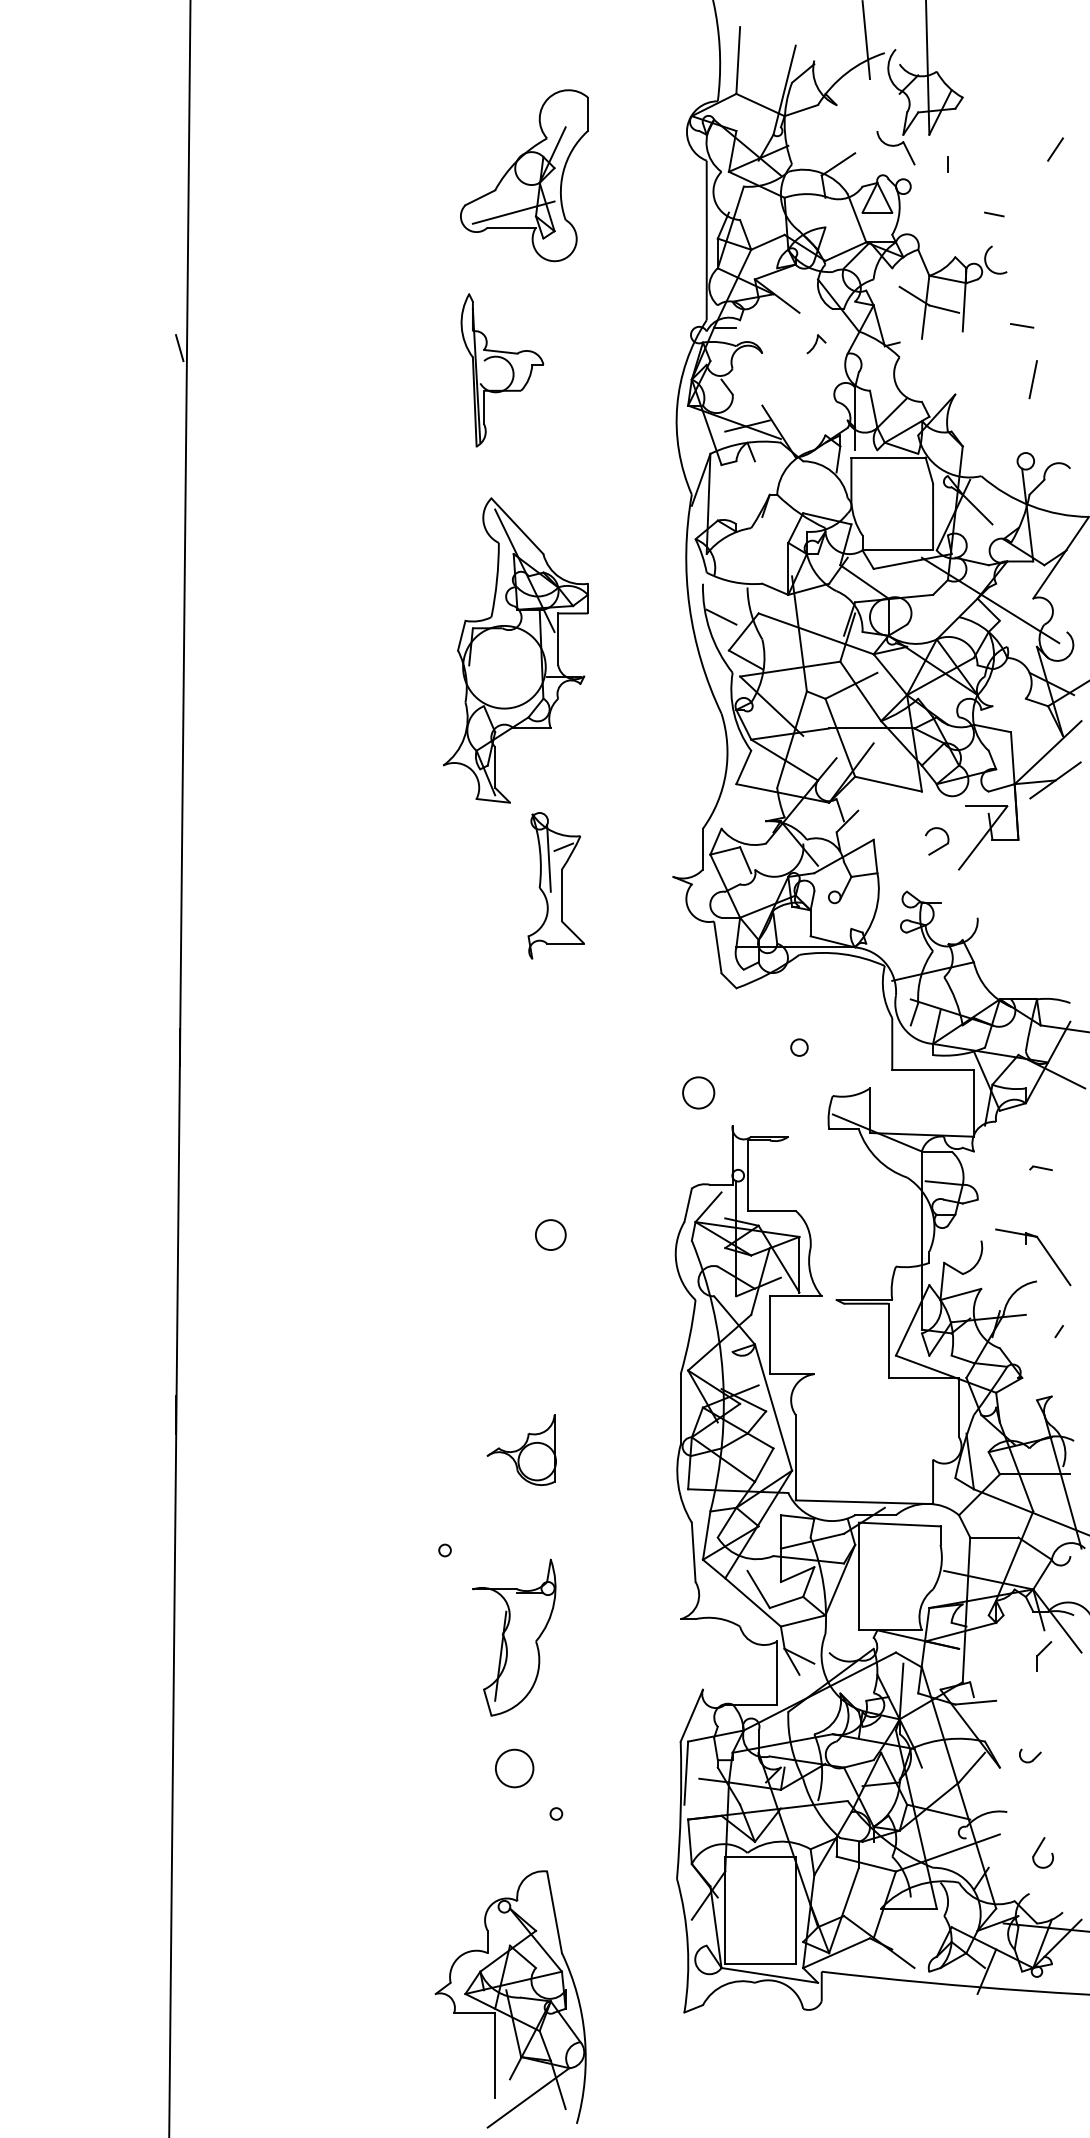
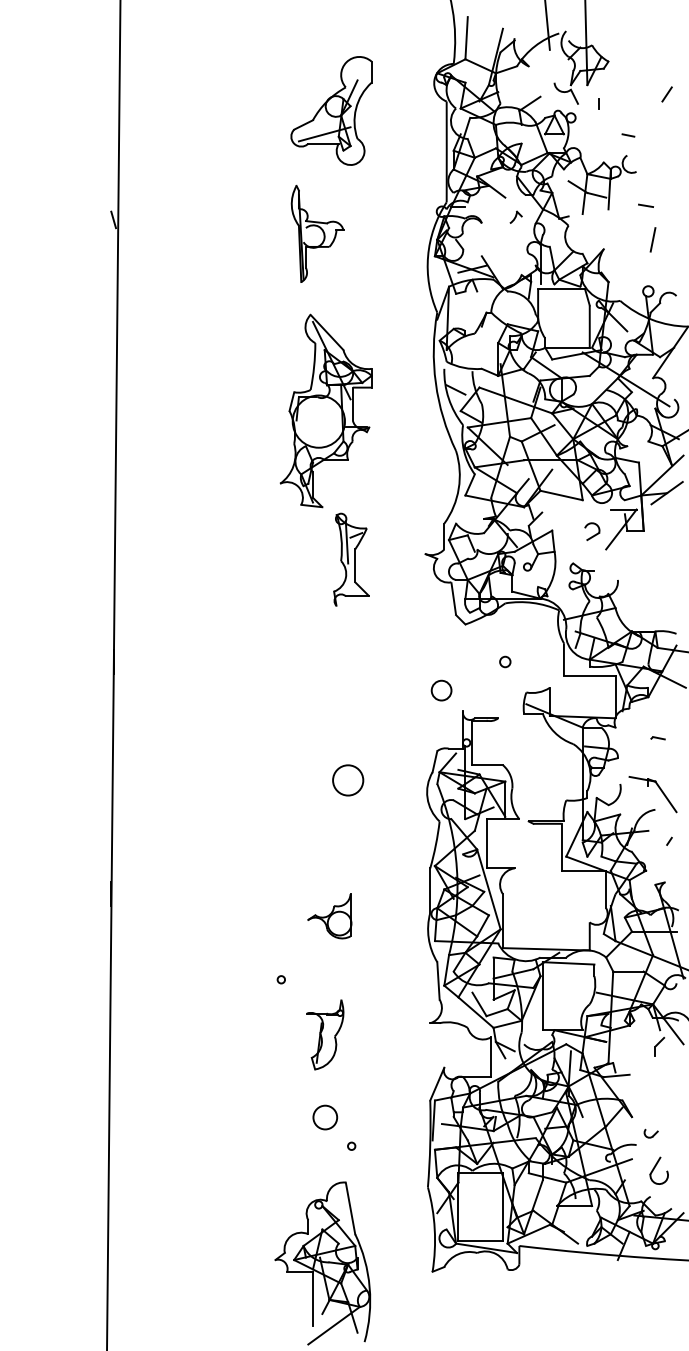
circle: (549, 1233) -> (347, 779), size x1.6
part: (514, 1637) -> (325, 1034), size x0.7
part: (1029, 1755) -> (650, 1133), moved
part: (1043, 1852) -> (659, 1170), size x1.4

